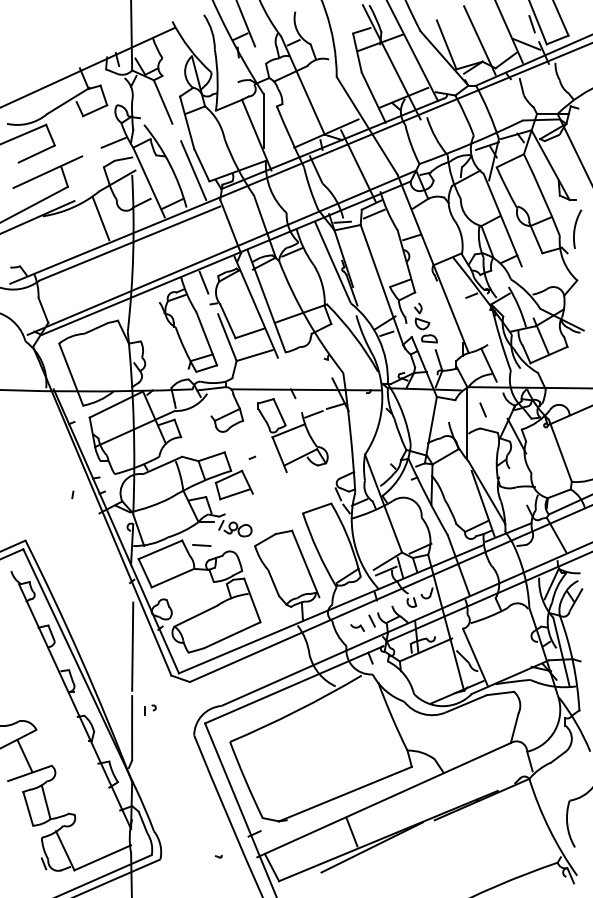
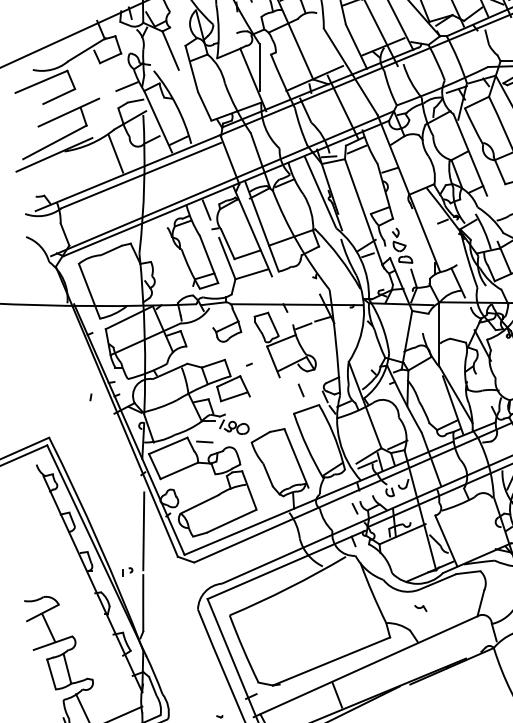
line: (193, 170) -> (197, 111), removed
line: (482, 409) -> (300, 389), moved
part: (357, 627) -> (420, 607), moved
part: (150, 709) -> (127, 571), moved

